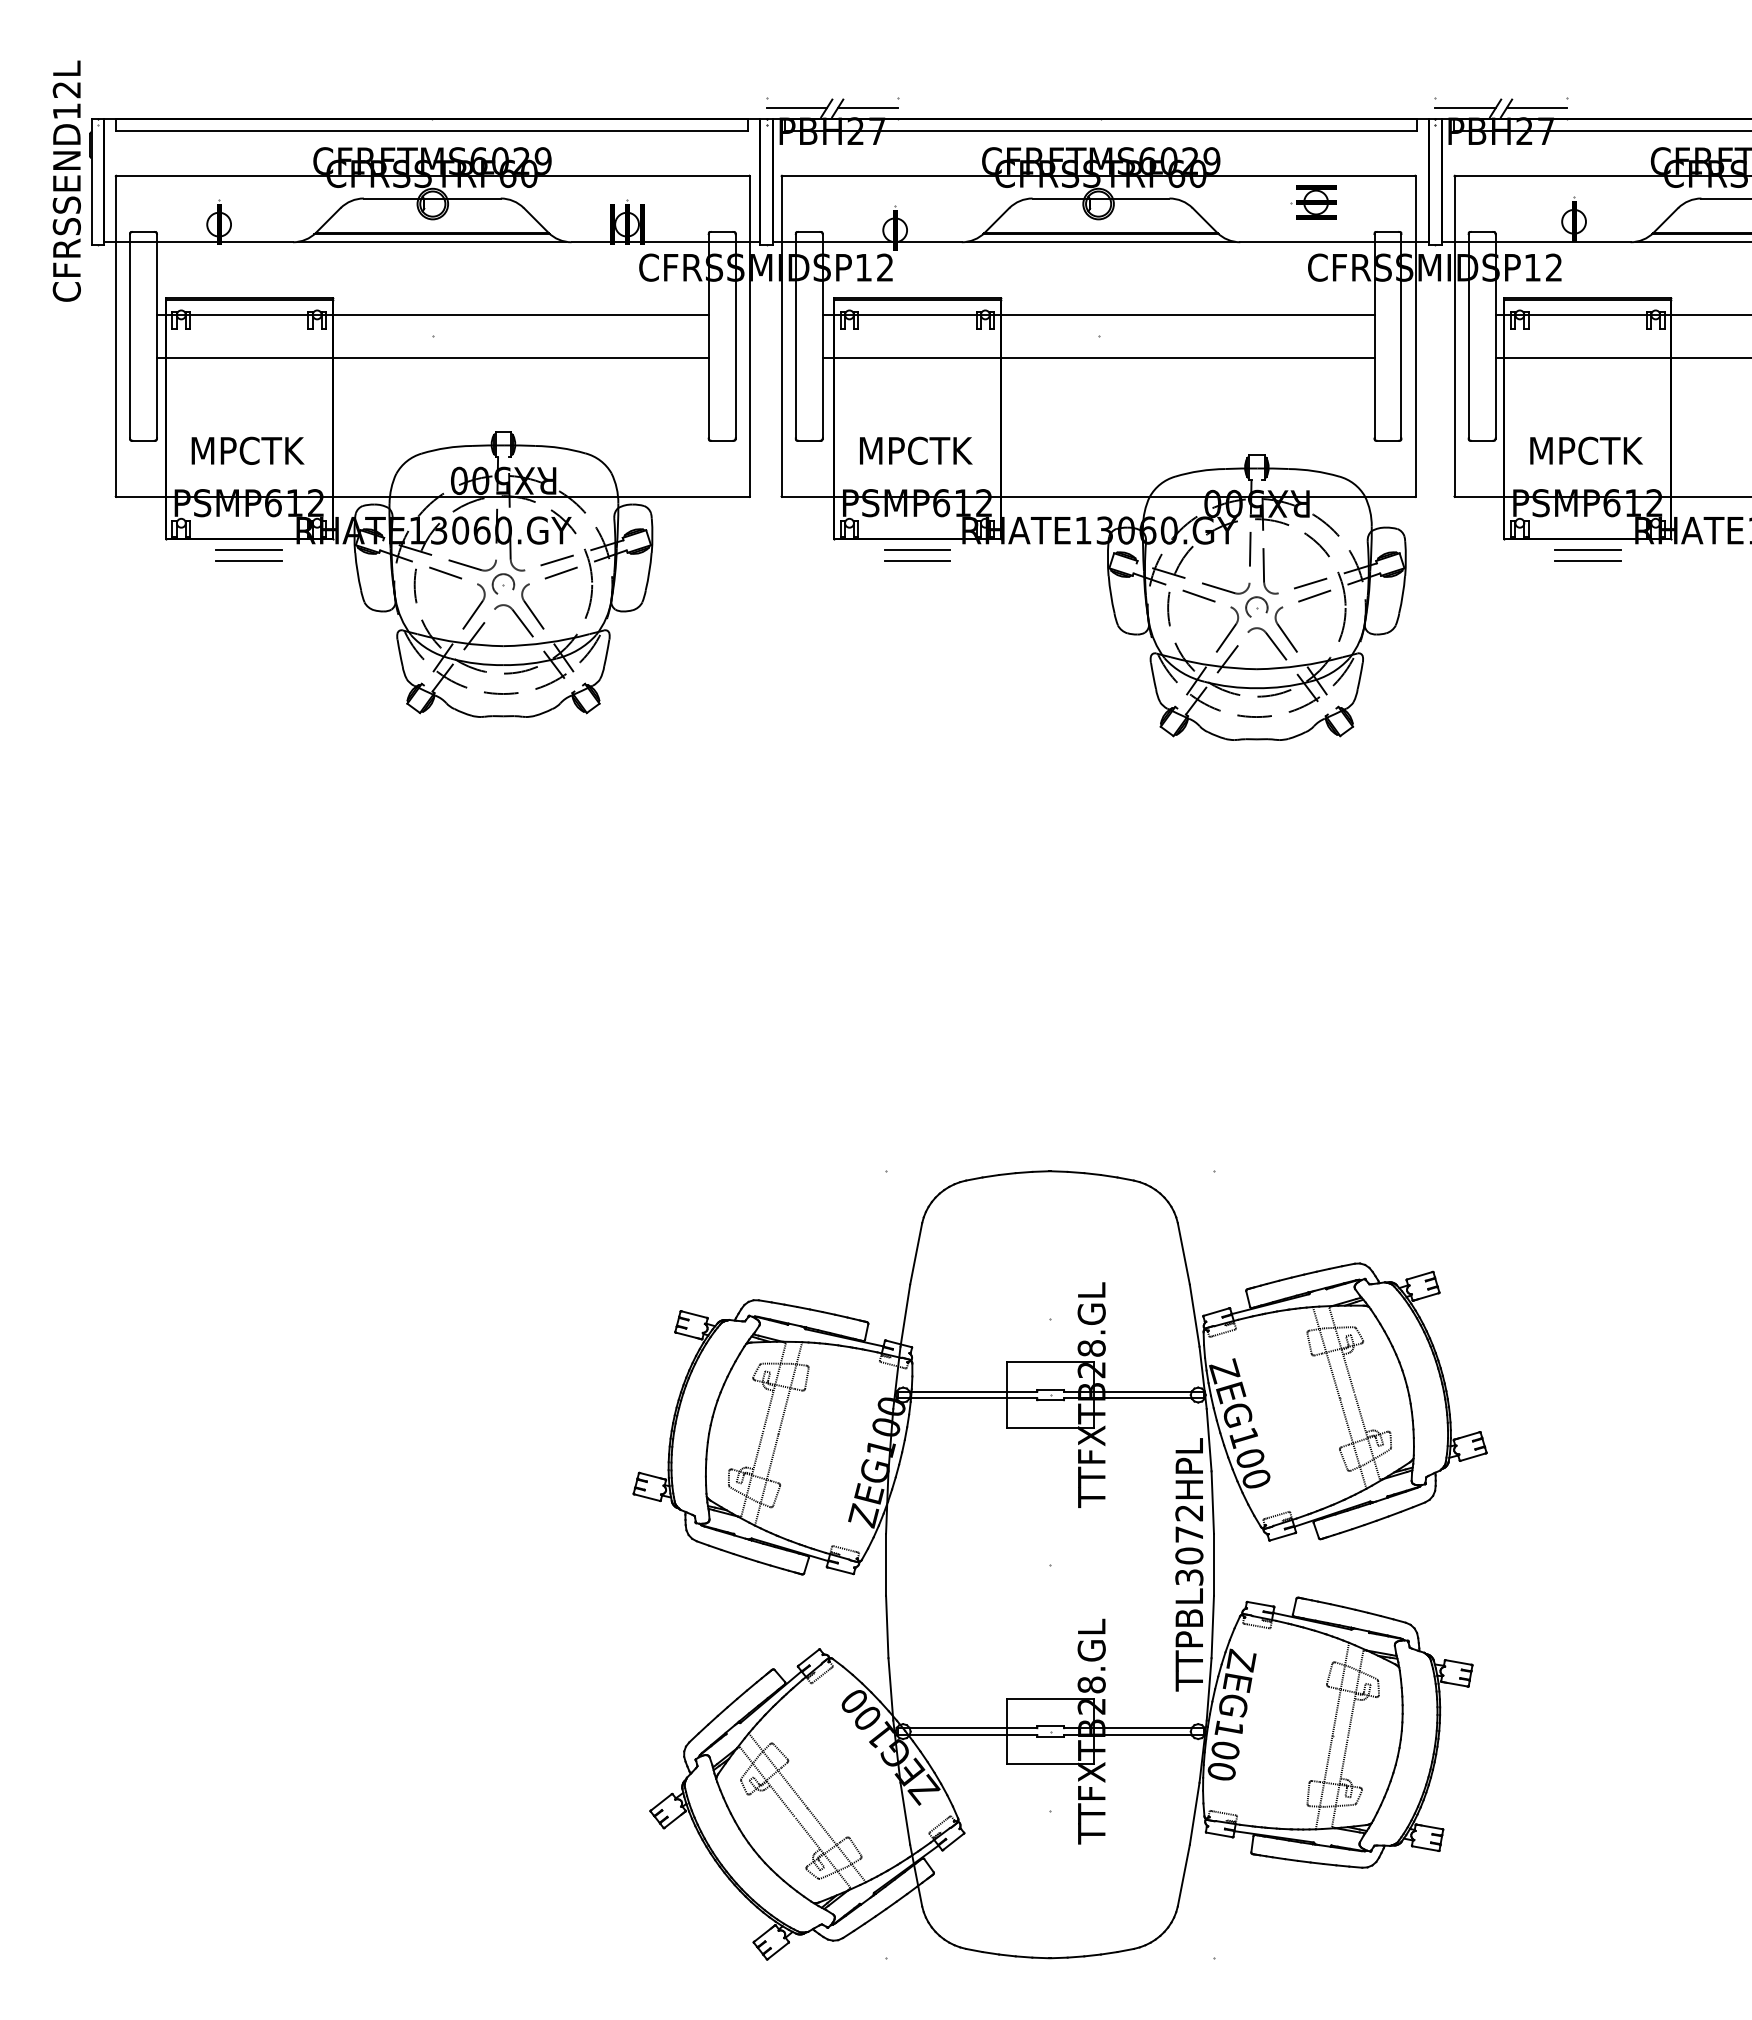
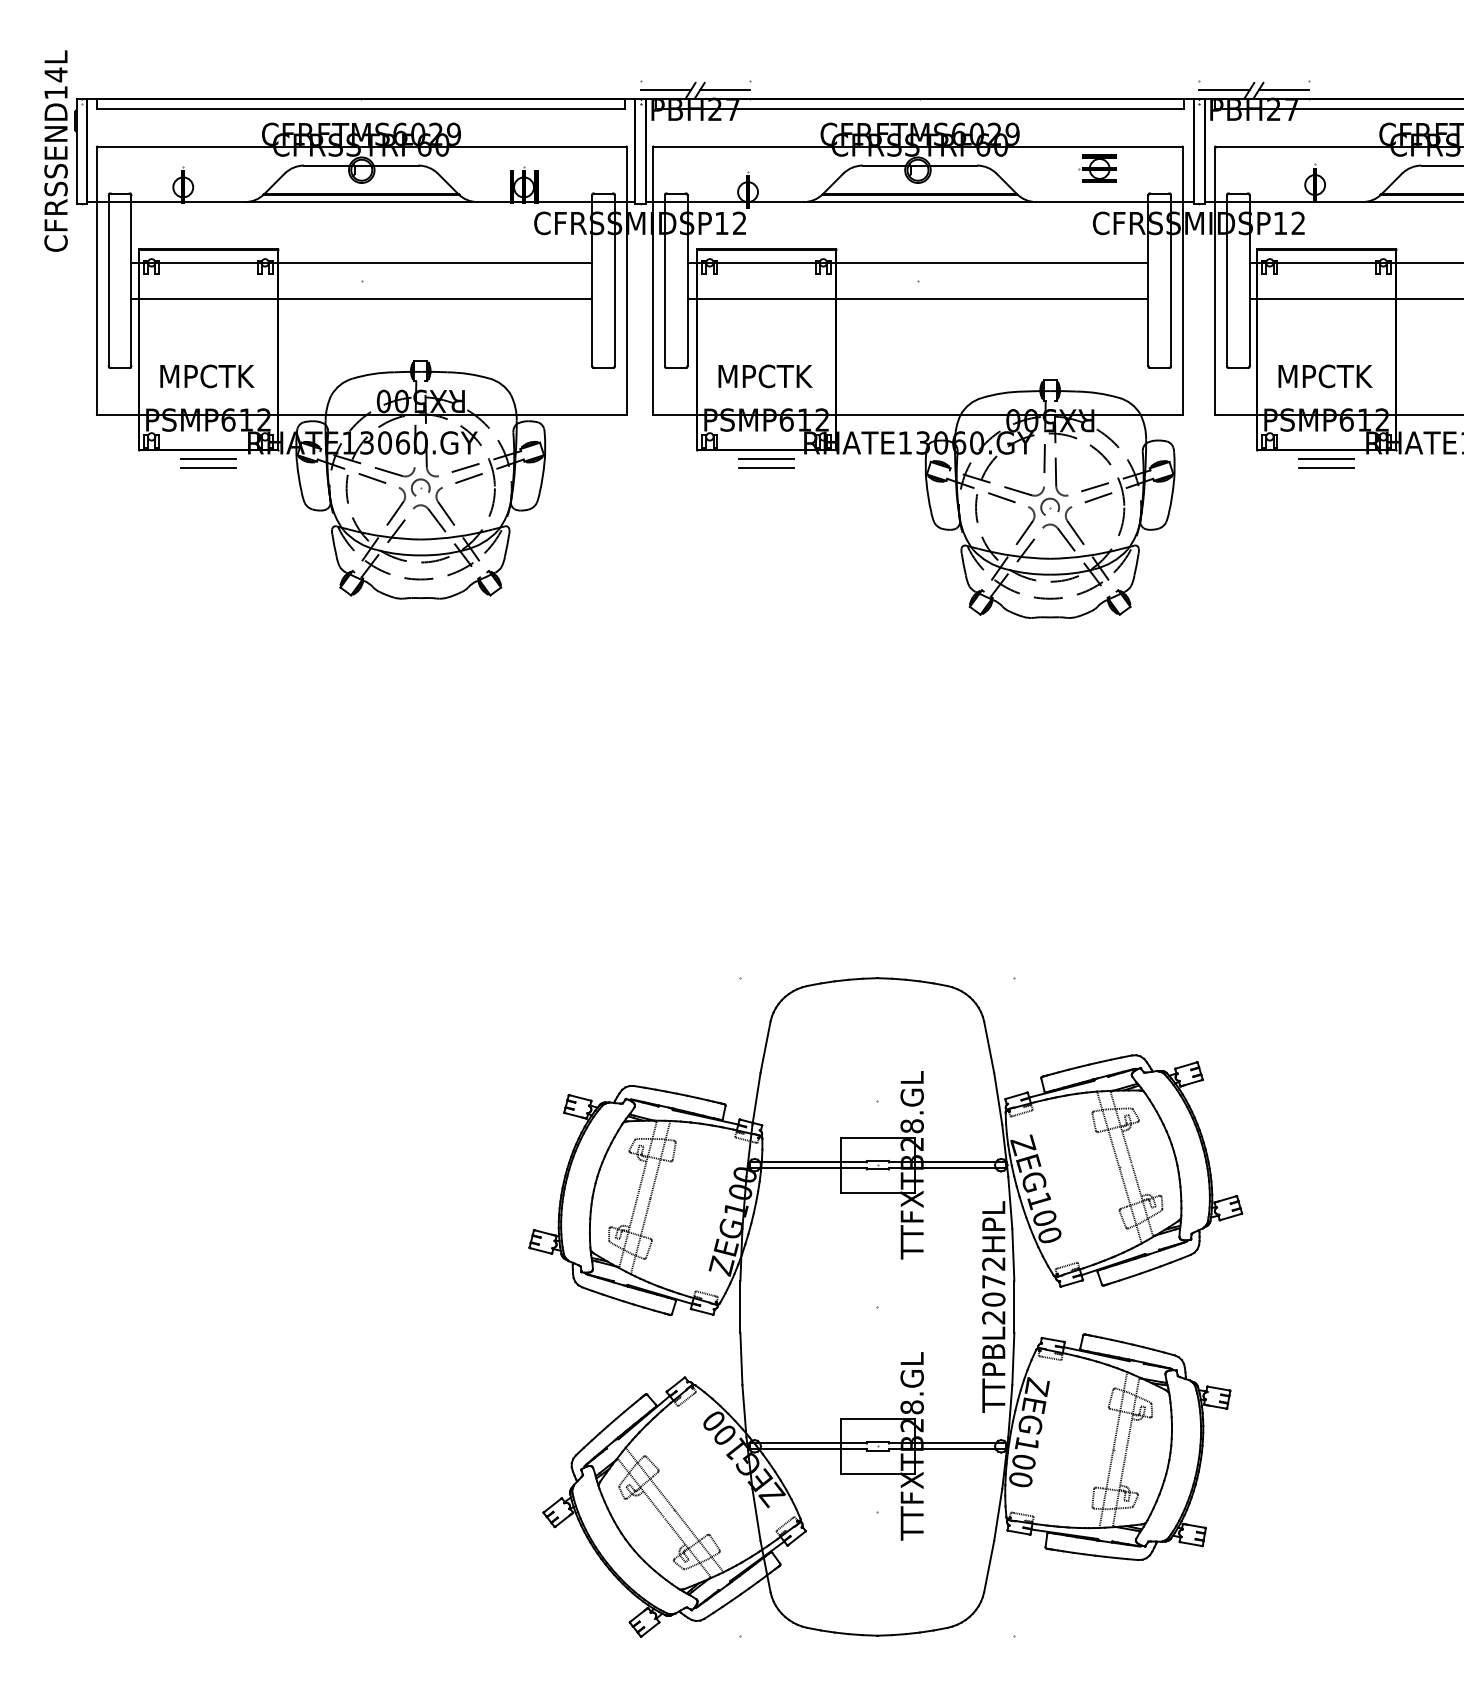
text: (66, 89) -> (55, 74), CFRSSEND12L -> CFRSSEND14L
text: (1189, 1577) -> (993, 1317), TTPBL3072HPL -> TTPBL2072HPL

